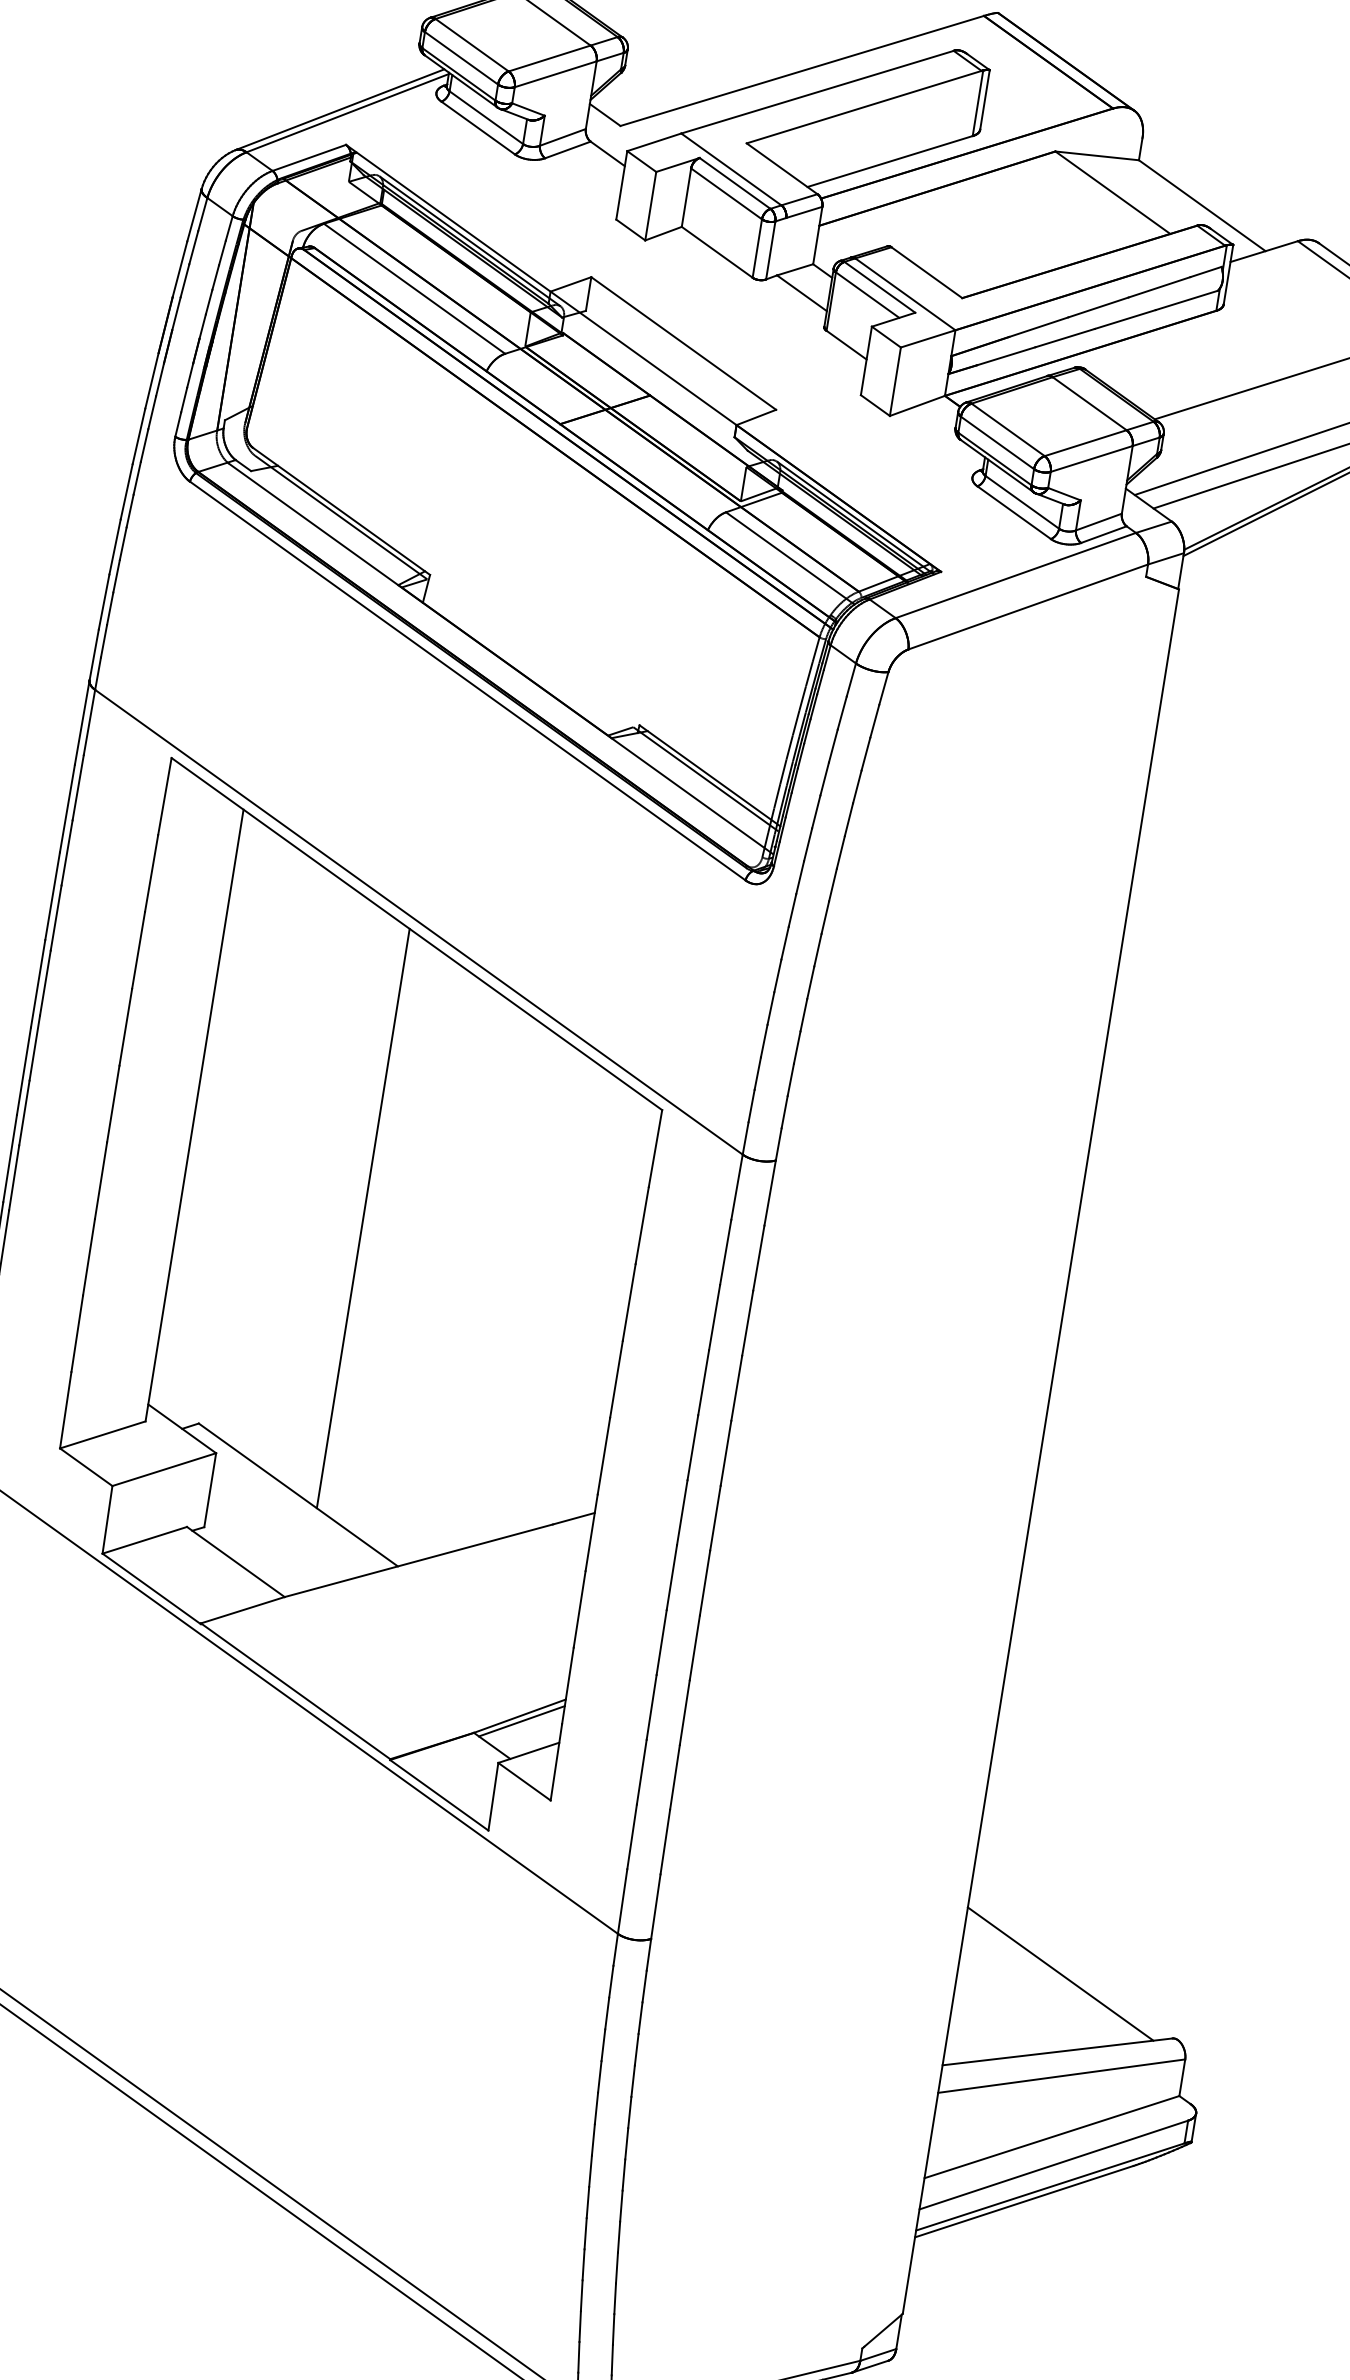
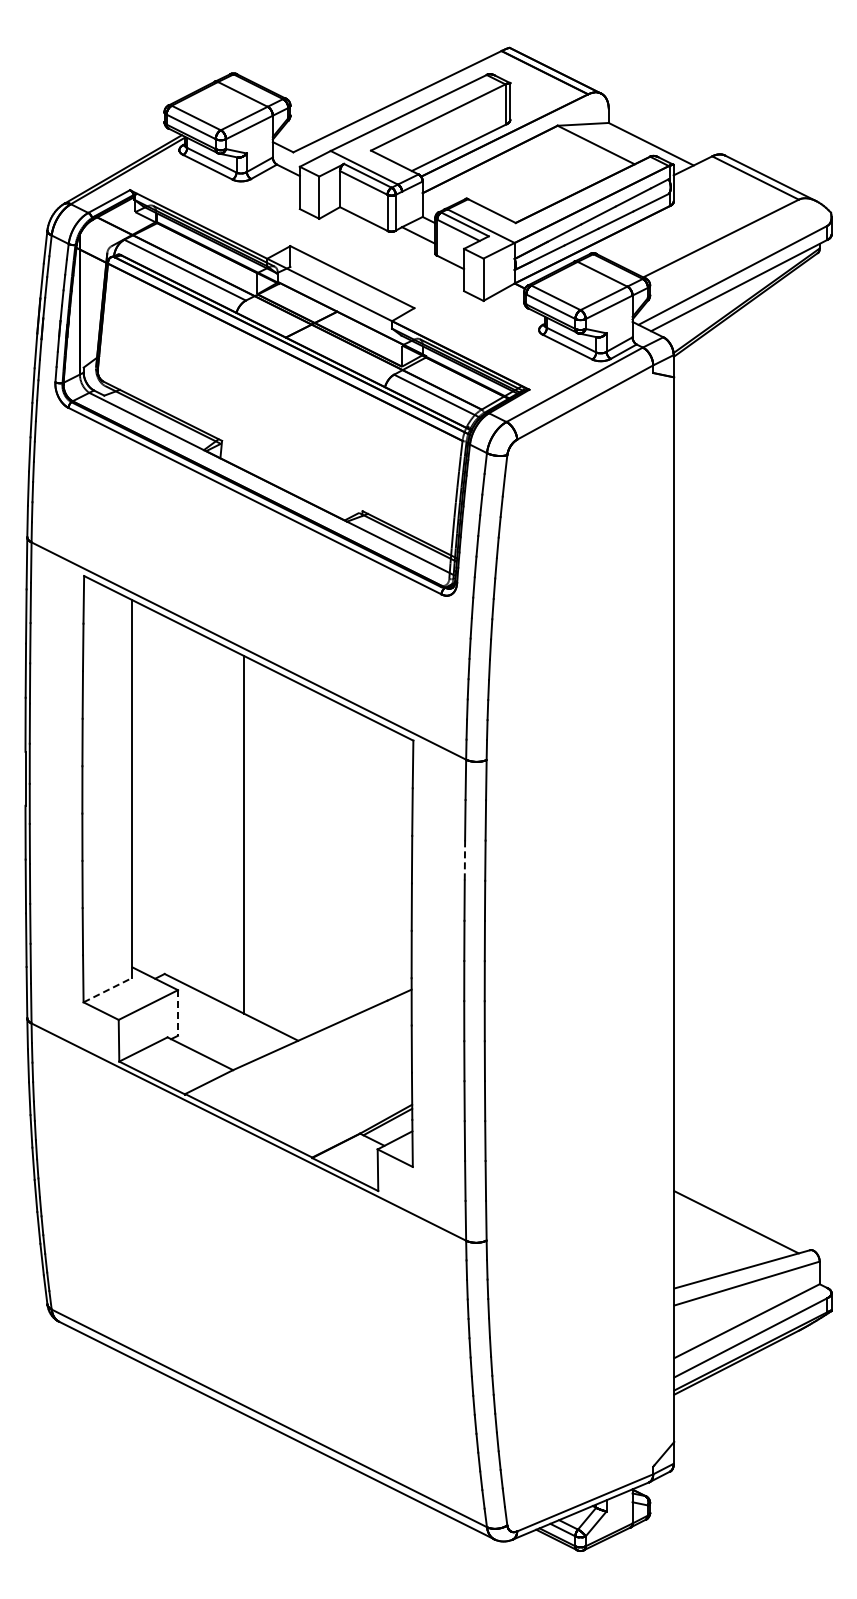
line: (713, 1317) -> (464, 860), solid -> dashed
line: (103, 1434) -> (108, 989), solid -> dashed
line: (209, 1490) -> (177, 1013), solid -> dashed

